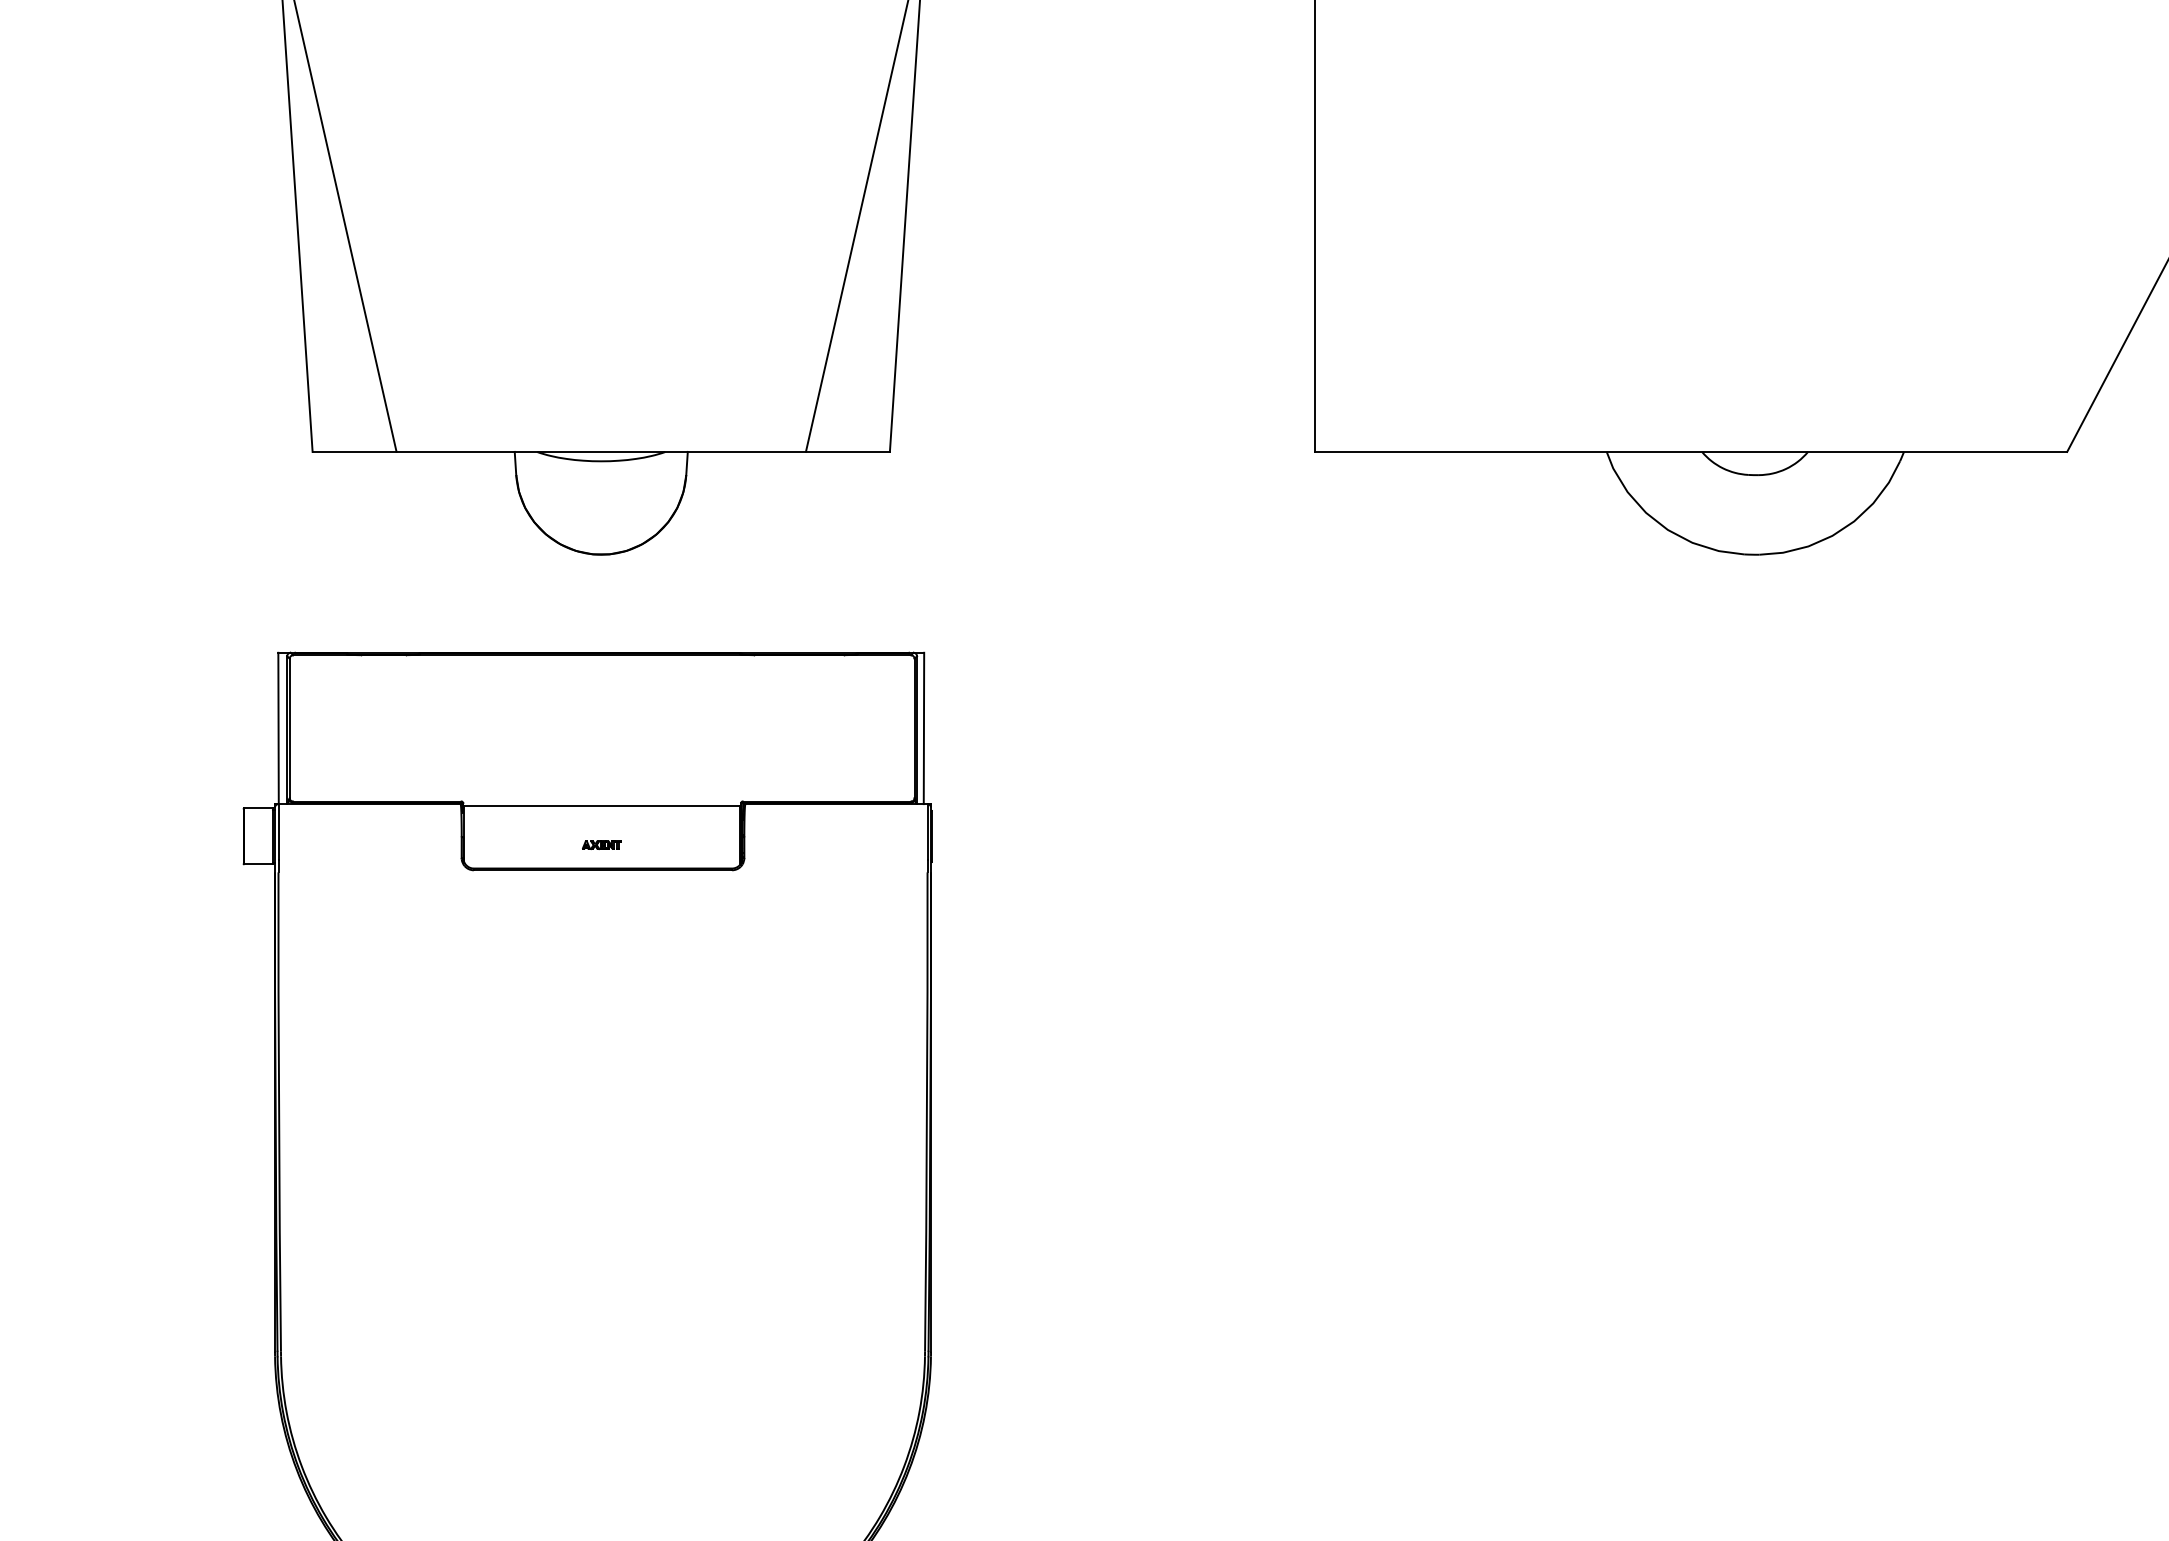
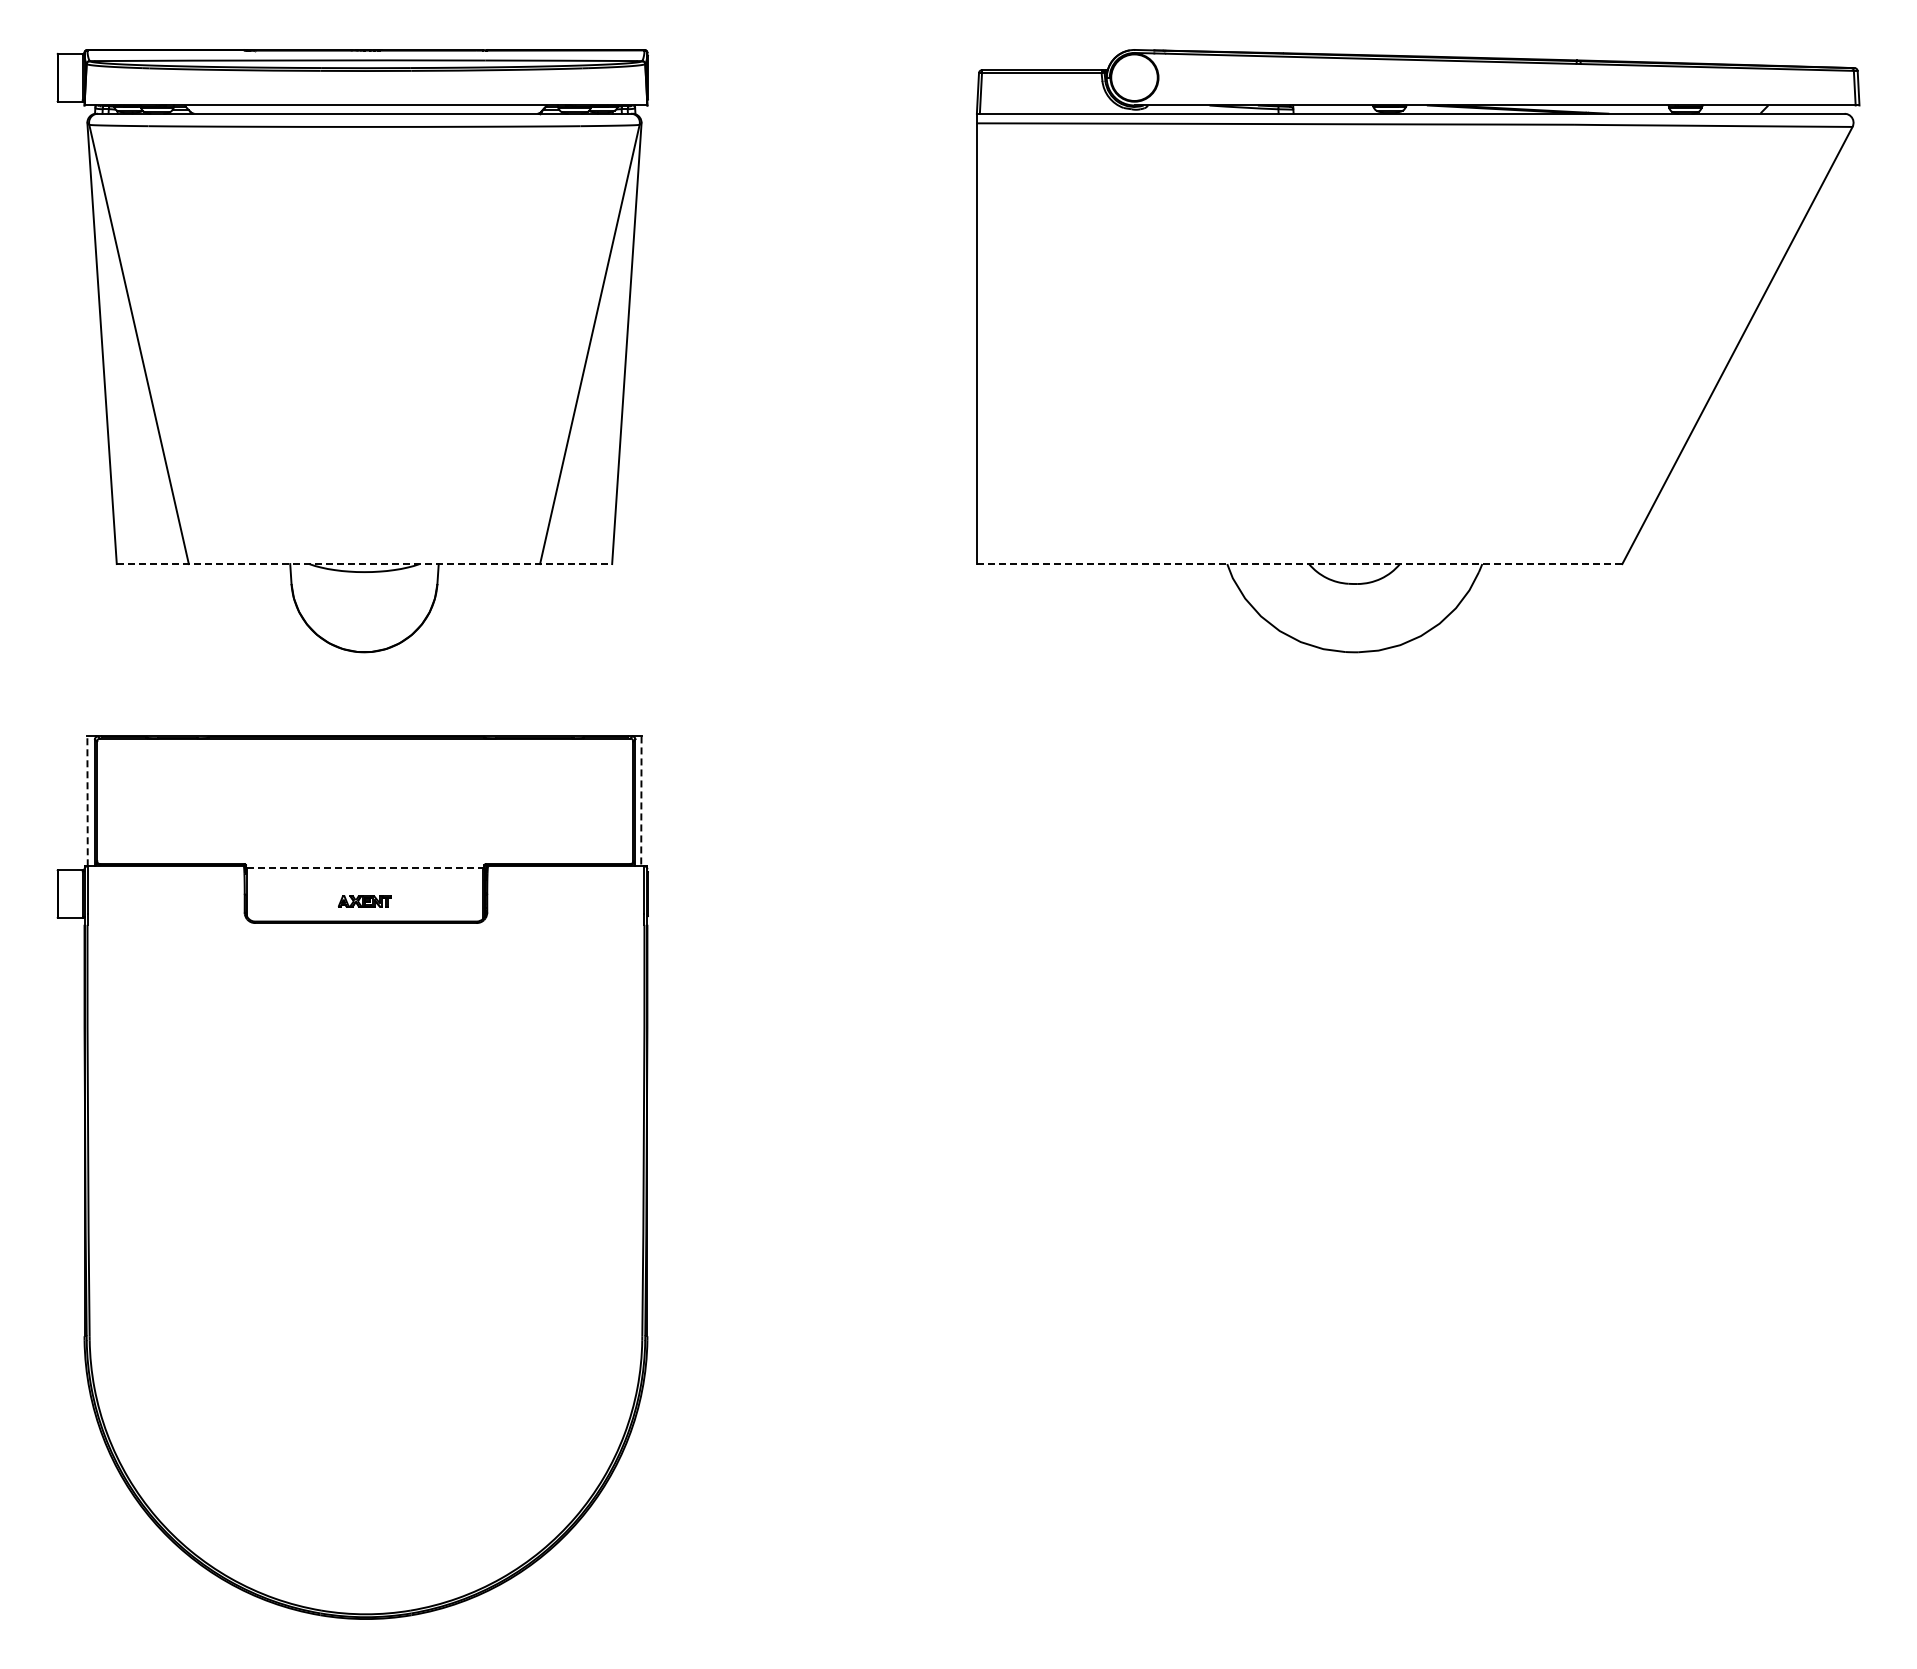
line: (601, 452) -> (364, 564), solid -> dashed
line: (1690, 452) -> (1299, 564), solid -> dashed
line: (278, 728) -> (87, 801), solid -> dashed
line: (924, 728) -> (641, 801), solid -> dashed
line: (602, 806) -> (365, 868), solid -> dashed
part: (601, 845) -> (364, 901), size x1.6

